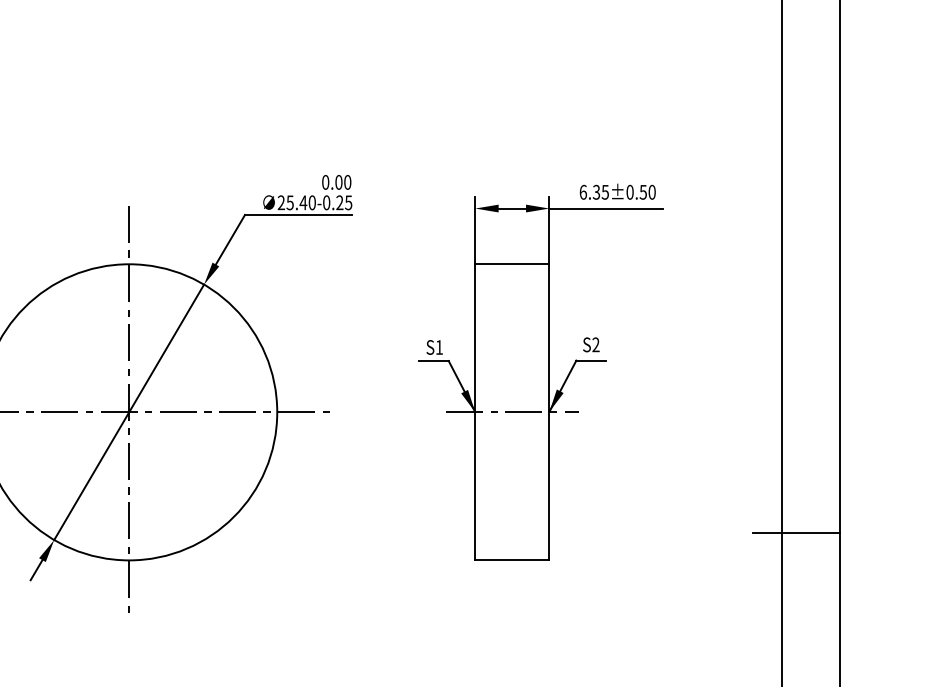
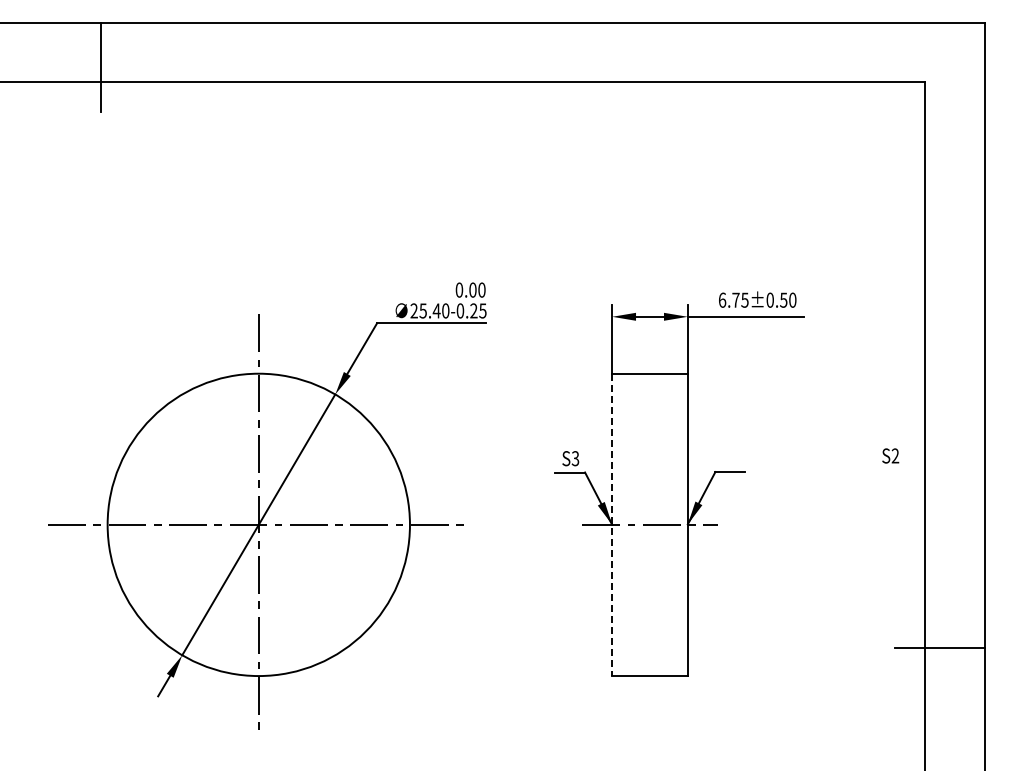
text: (596, 191) -> (735, 299), 6.35±0.50 -> 6.75±0.50
text: (591, 344) -> (890, 455), moved
text: (439, 347) -> (575, 458), S1 -> S3
line: (475, 412) -> (612, 525), solid -> dashed

